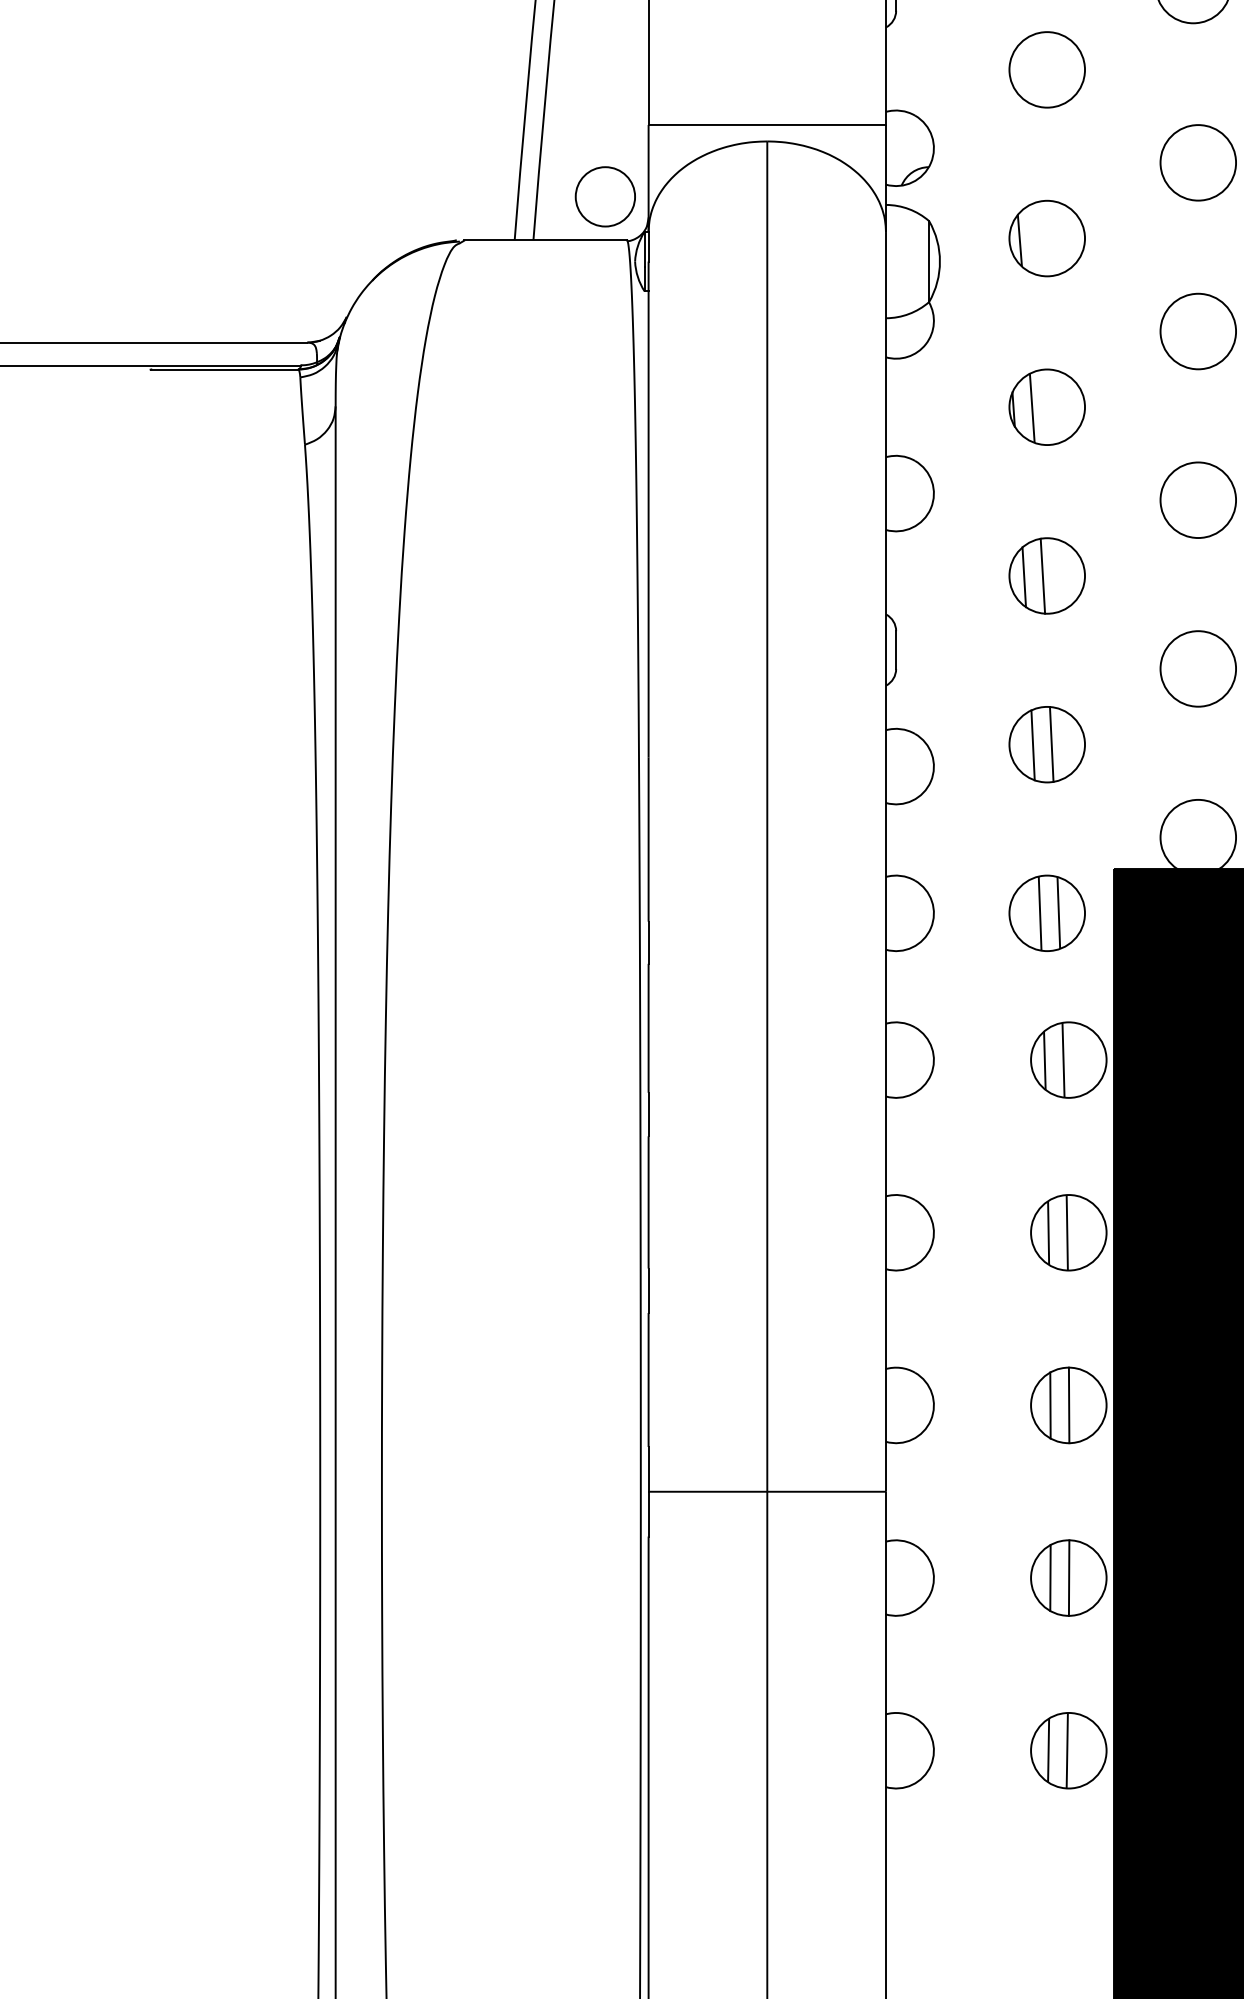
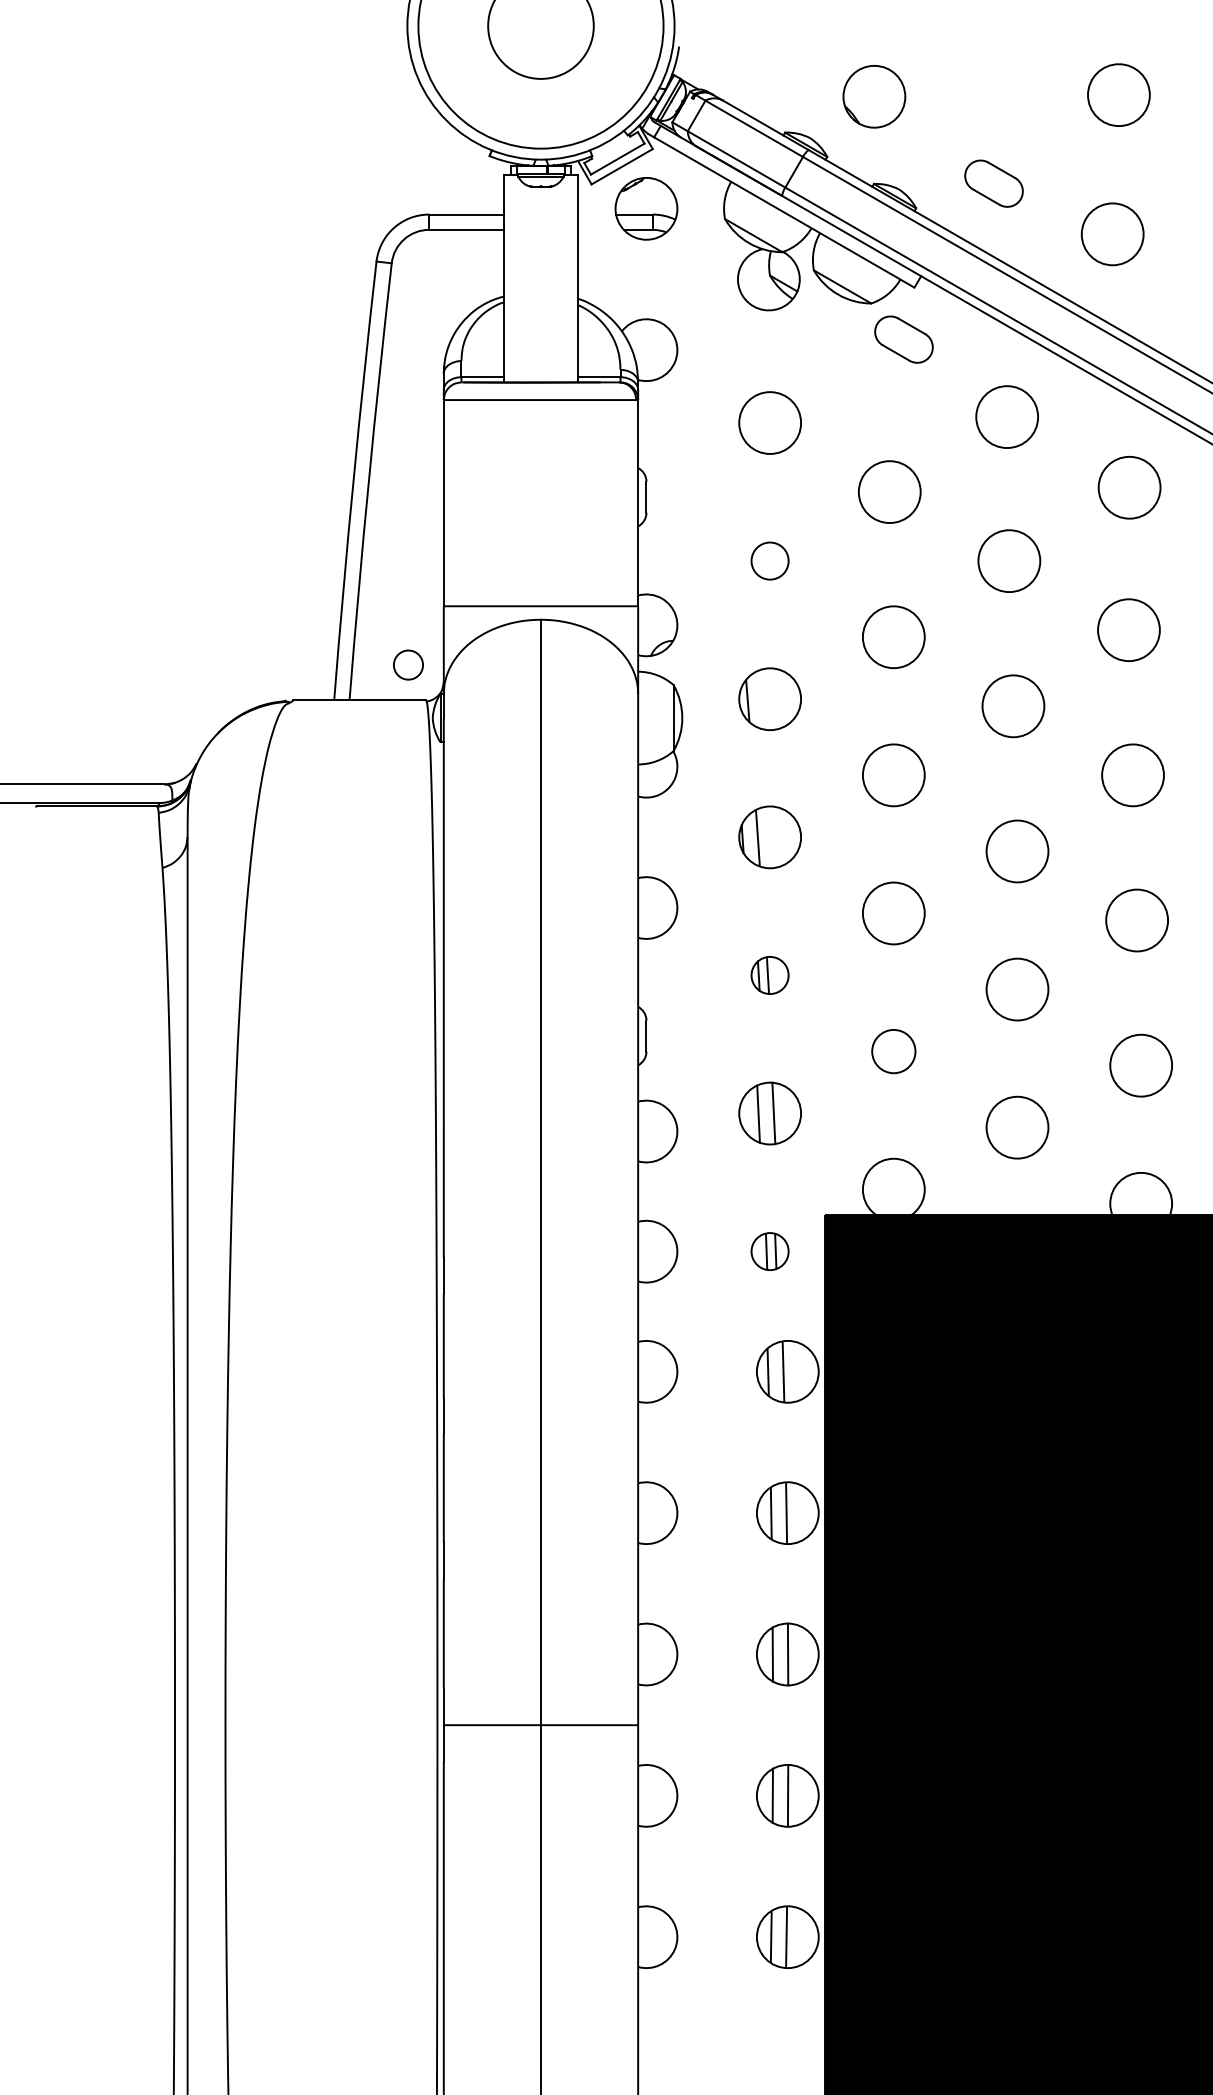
circle: (1046, 69) -> (769, 560), size x0.6
circle: (605, 196) -> (408, 664), size x0.6
part: (1046, 576) -> (769, 975), size x0.6
circle: (1197, 668) -> (893, 1051), size x0.7
part: (1046, 913) -> (769, 1251), size x0.6

